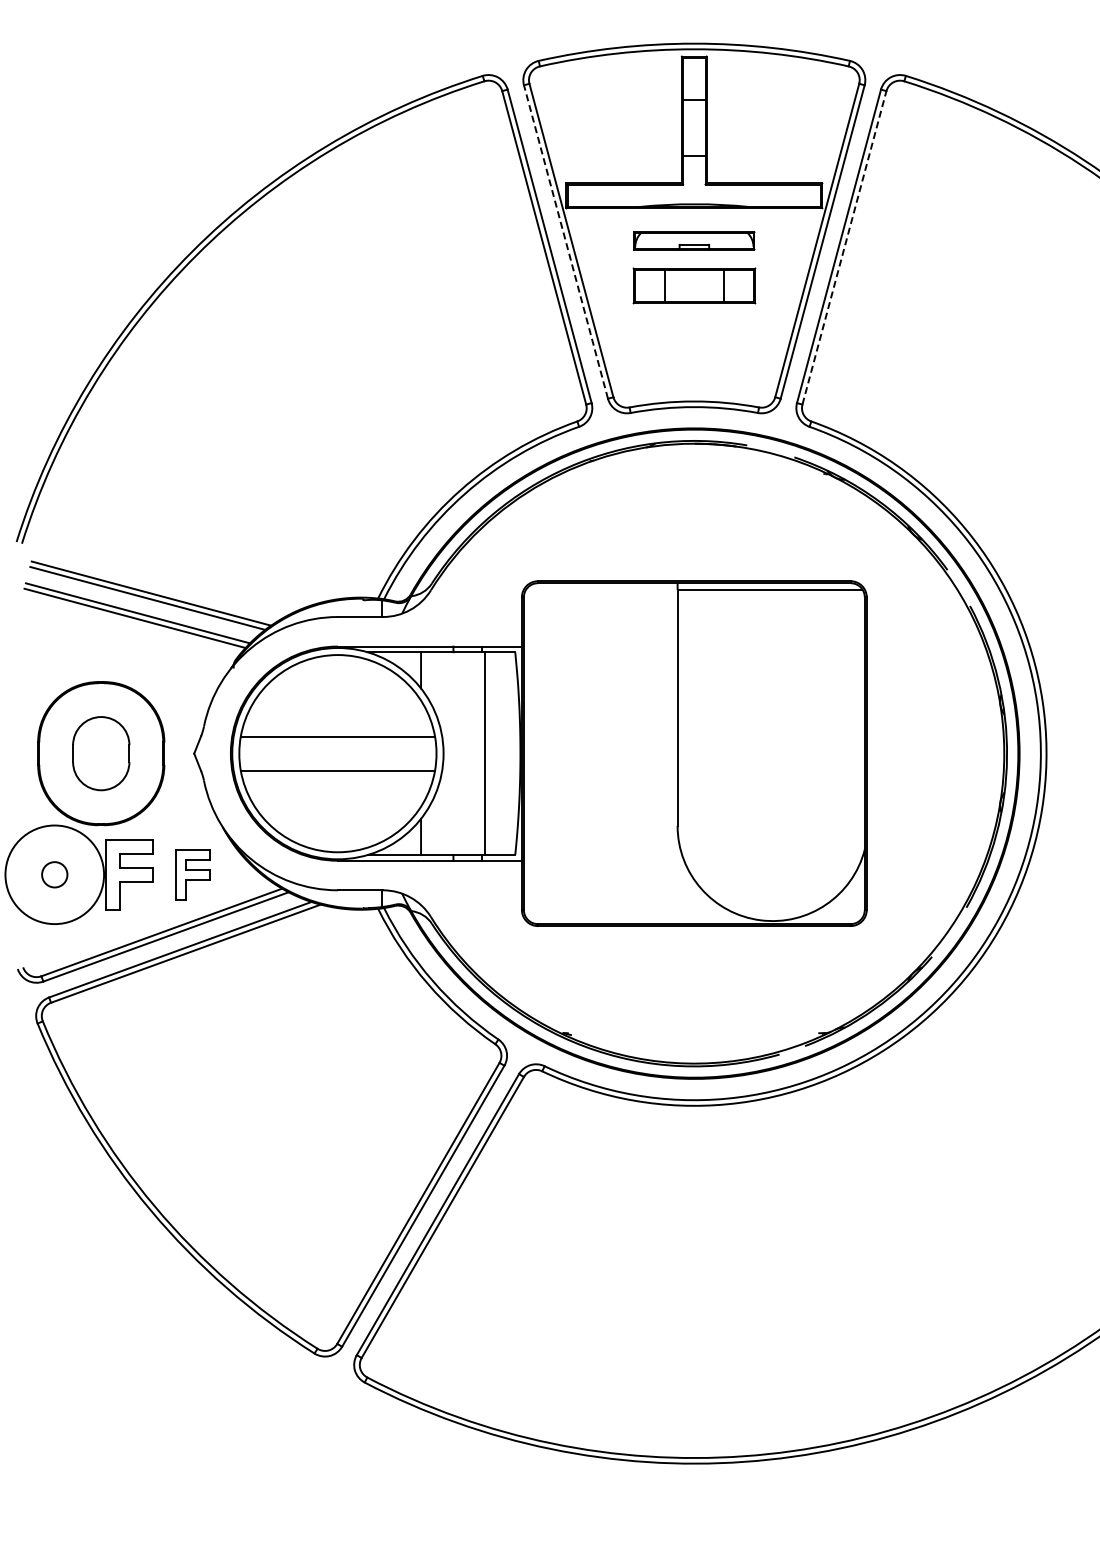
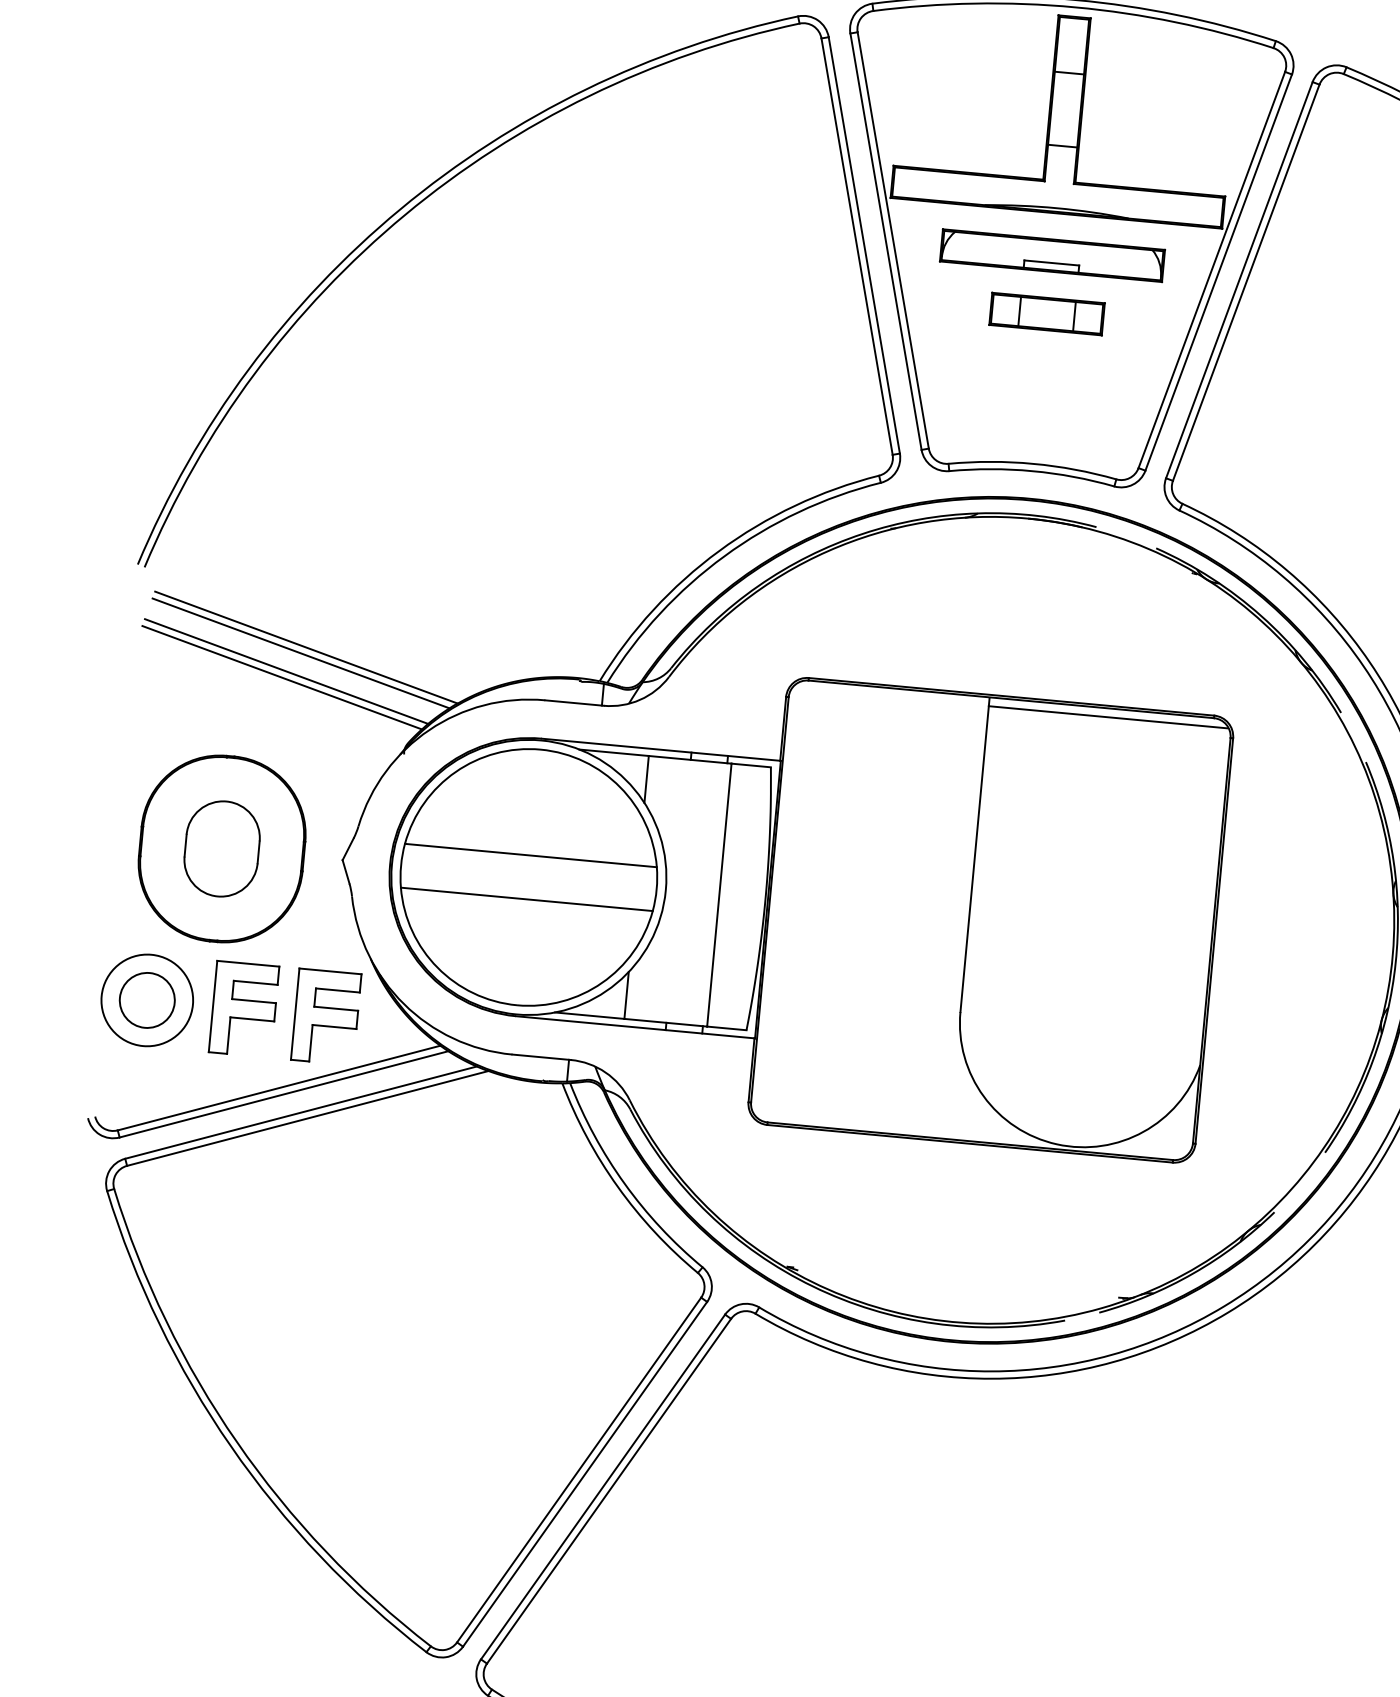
part: (694, 240) -> (1052, 255), size x1.43
line: (565, 241) -> (885, 240), dashed -> solid
line: (844, 247) -> (1246, 282), dashed -> solid
part: (693, 285) -> (1046, 313), size x0.71
circle: (54, 874) -> (146, 999), size x0.71
circle: (54, 874) -> (146, 999), size x1.67
part: (192, 874) -> (325, 1016), size x1.43

